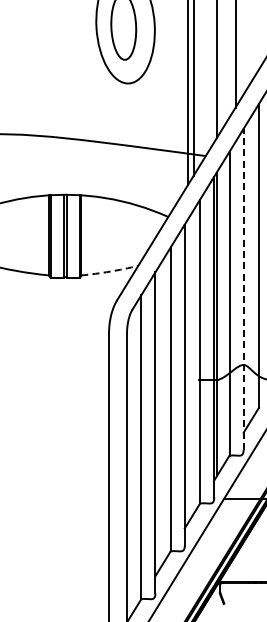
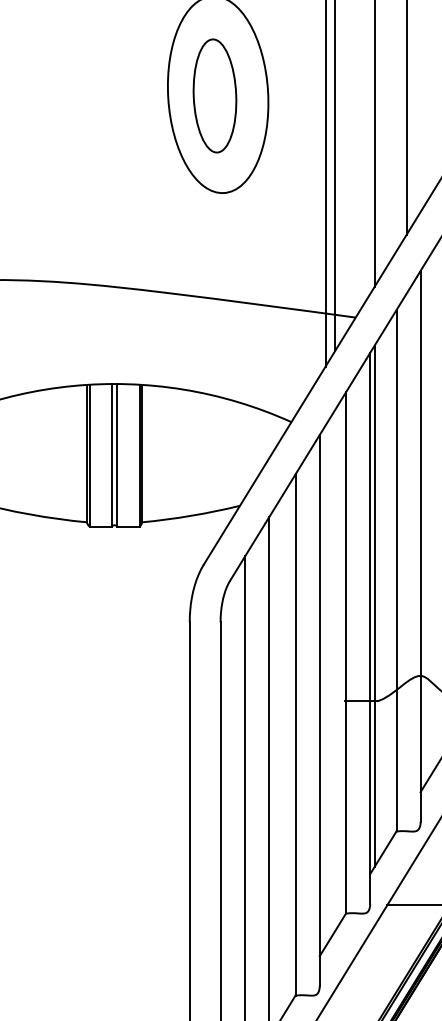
arc: (109, 271) -> (190, 515), dashed -> solid
line: (243, 289) -> (420, 546), dashed -> solid

